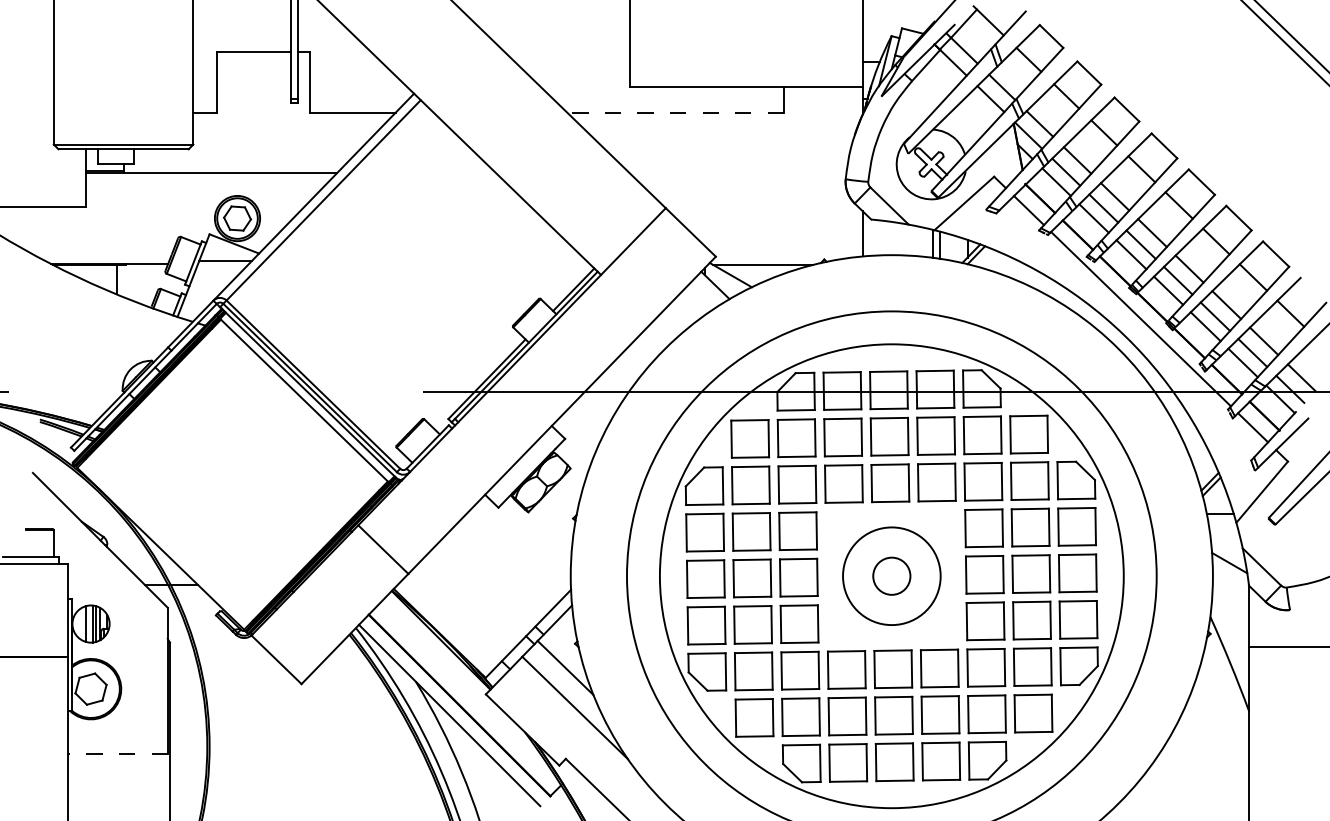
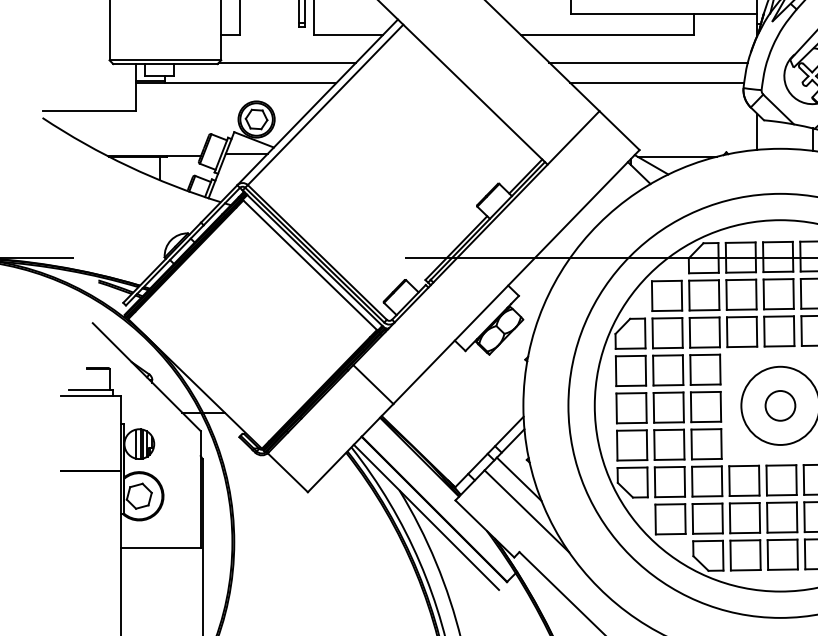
line: (675, 112) -> (607, 34), dashed -> solid
line: (276, 147) -> (287, 62), added
line: (727, 147) -> (648, 62), added
line: (737, 173) -> (656, 83), added
line: (117, 754) -> (160, 548), dashed -> solid

